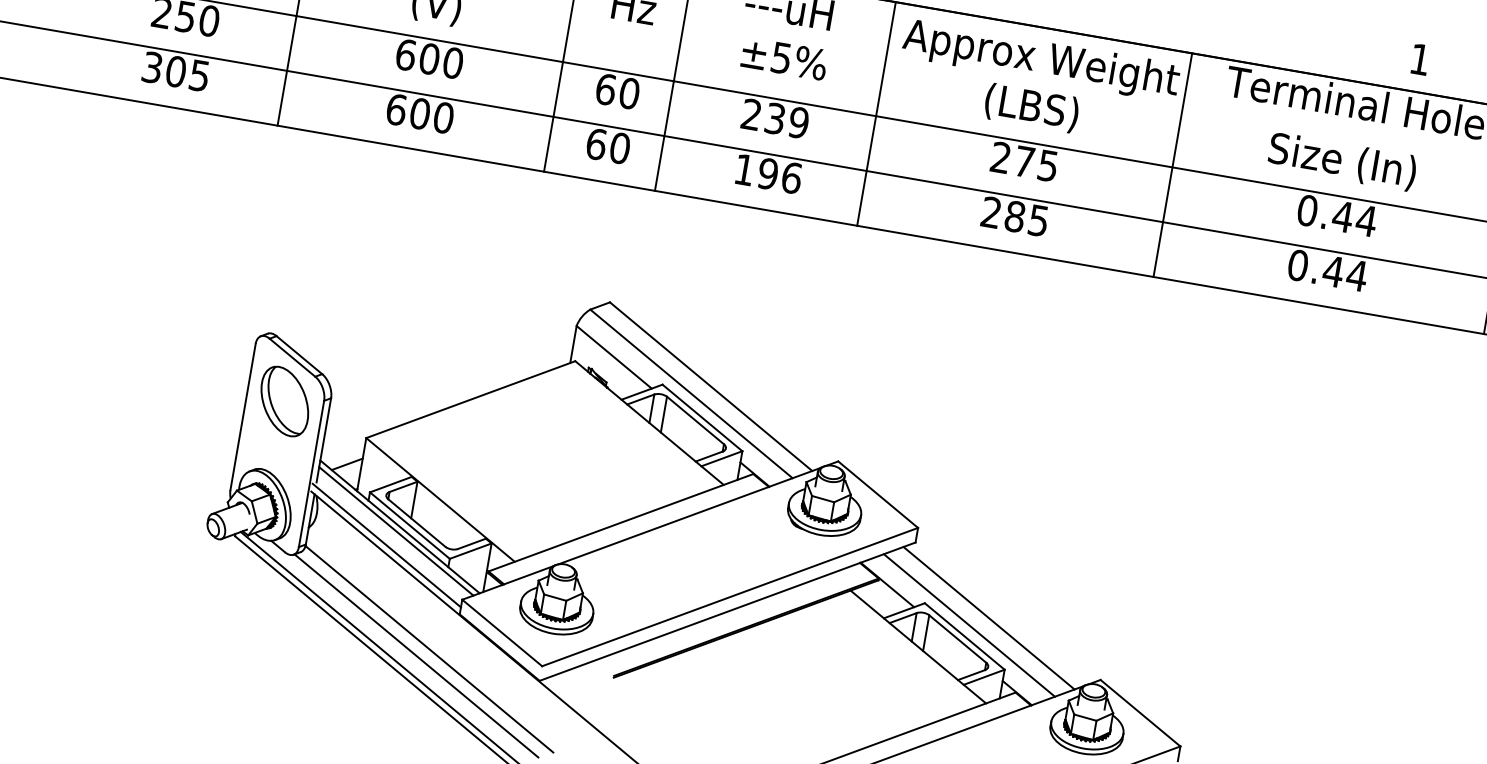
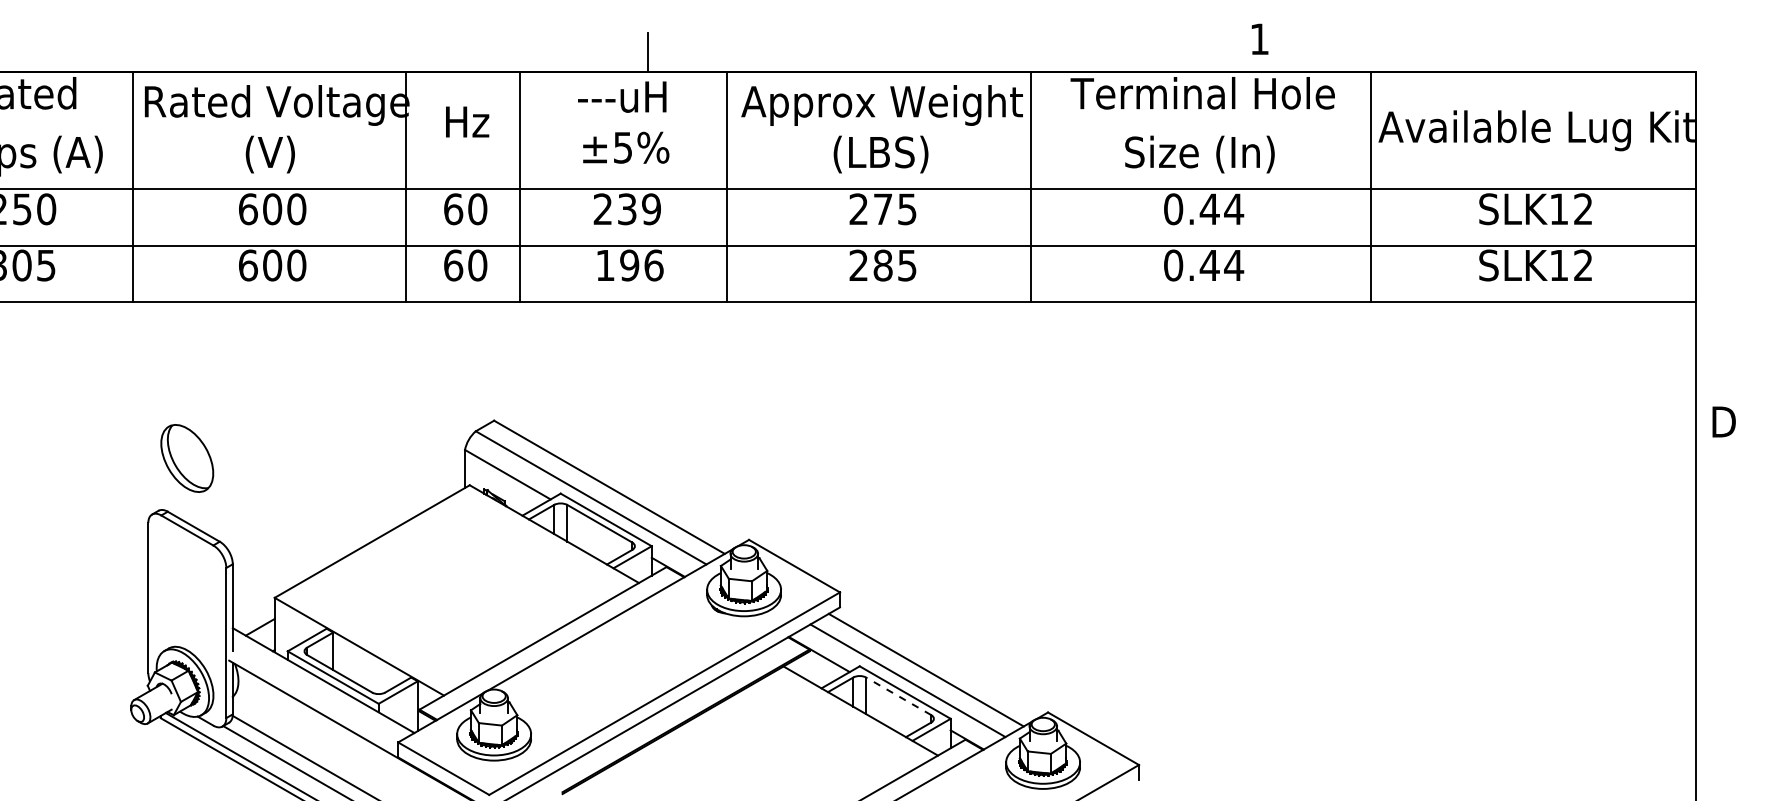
part: (285, 401) -> (187, 458), moved
line: (396, 531) -> (320, 685), removed
line: (386, 545) -> (313, 701), removed
line: (957, 639) -> (898, 696), solid -> dashed

